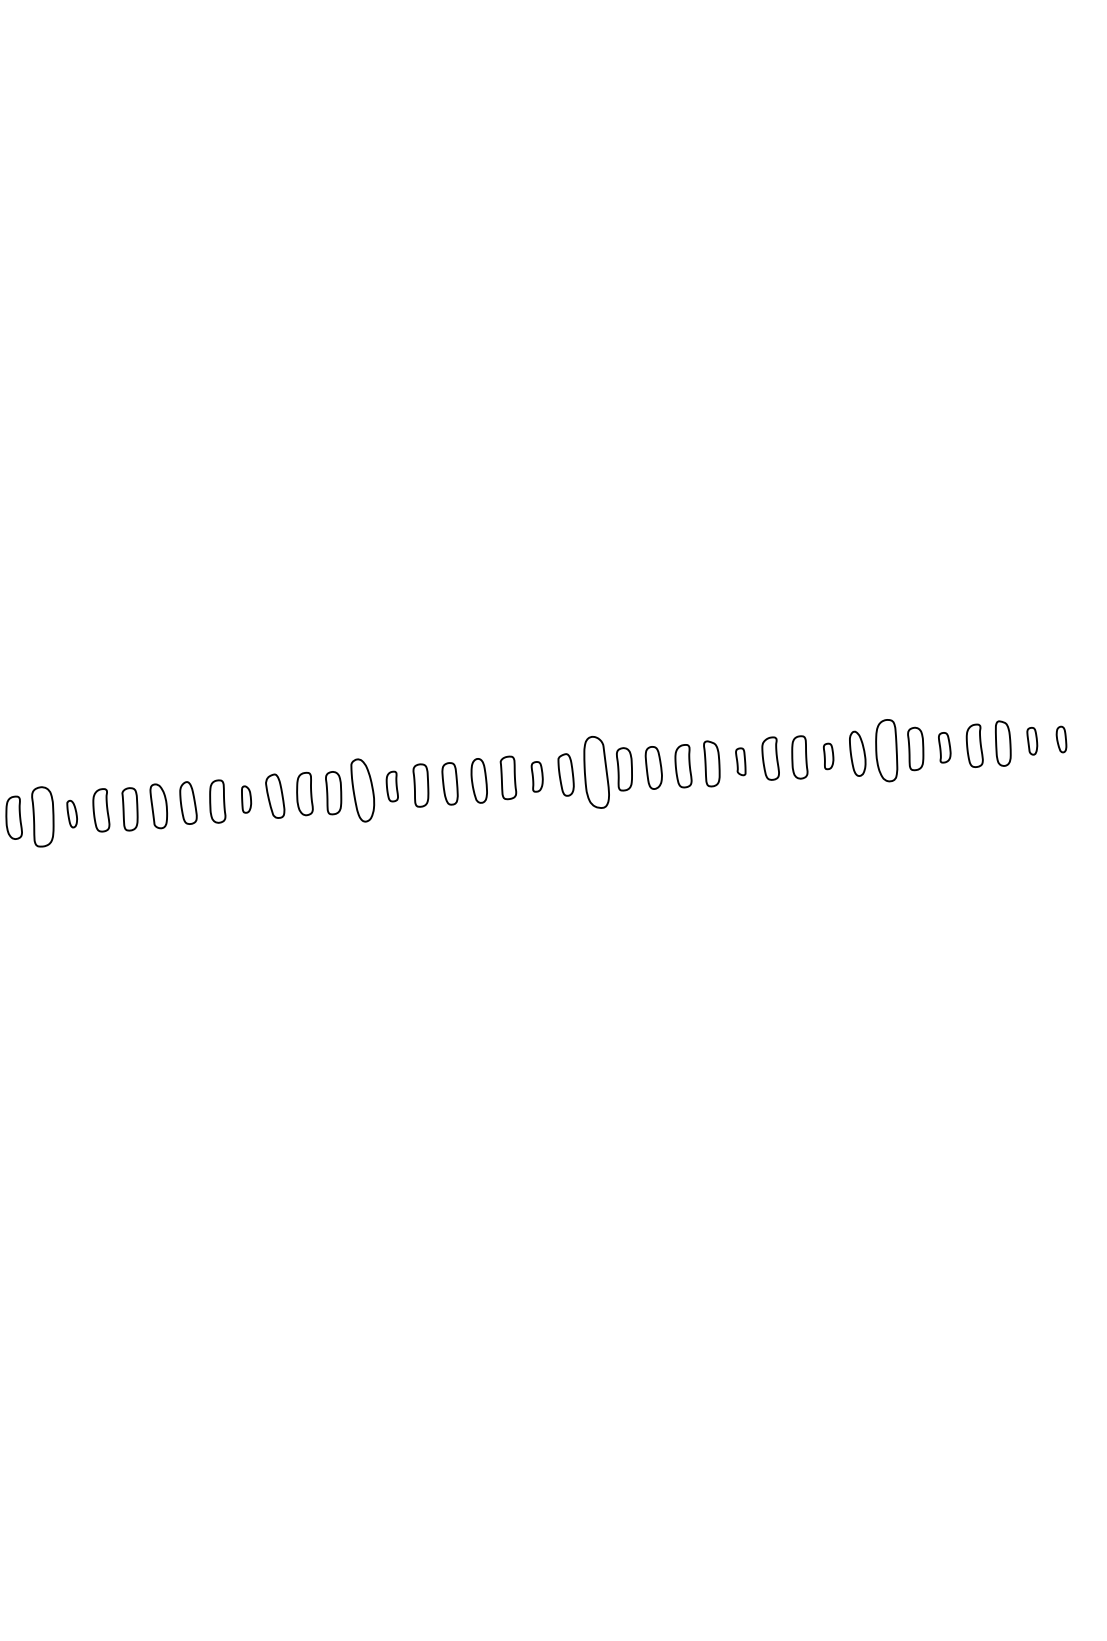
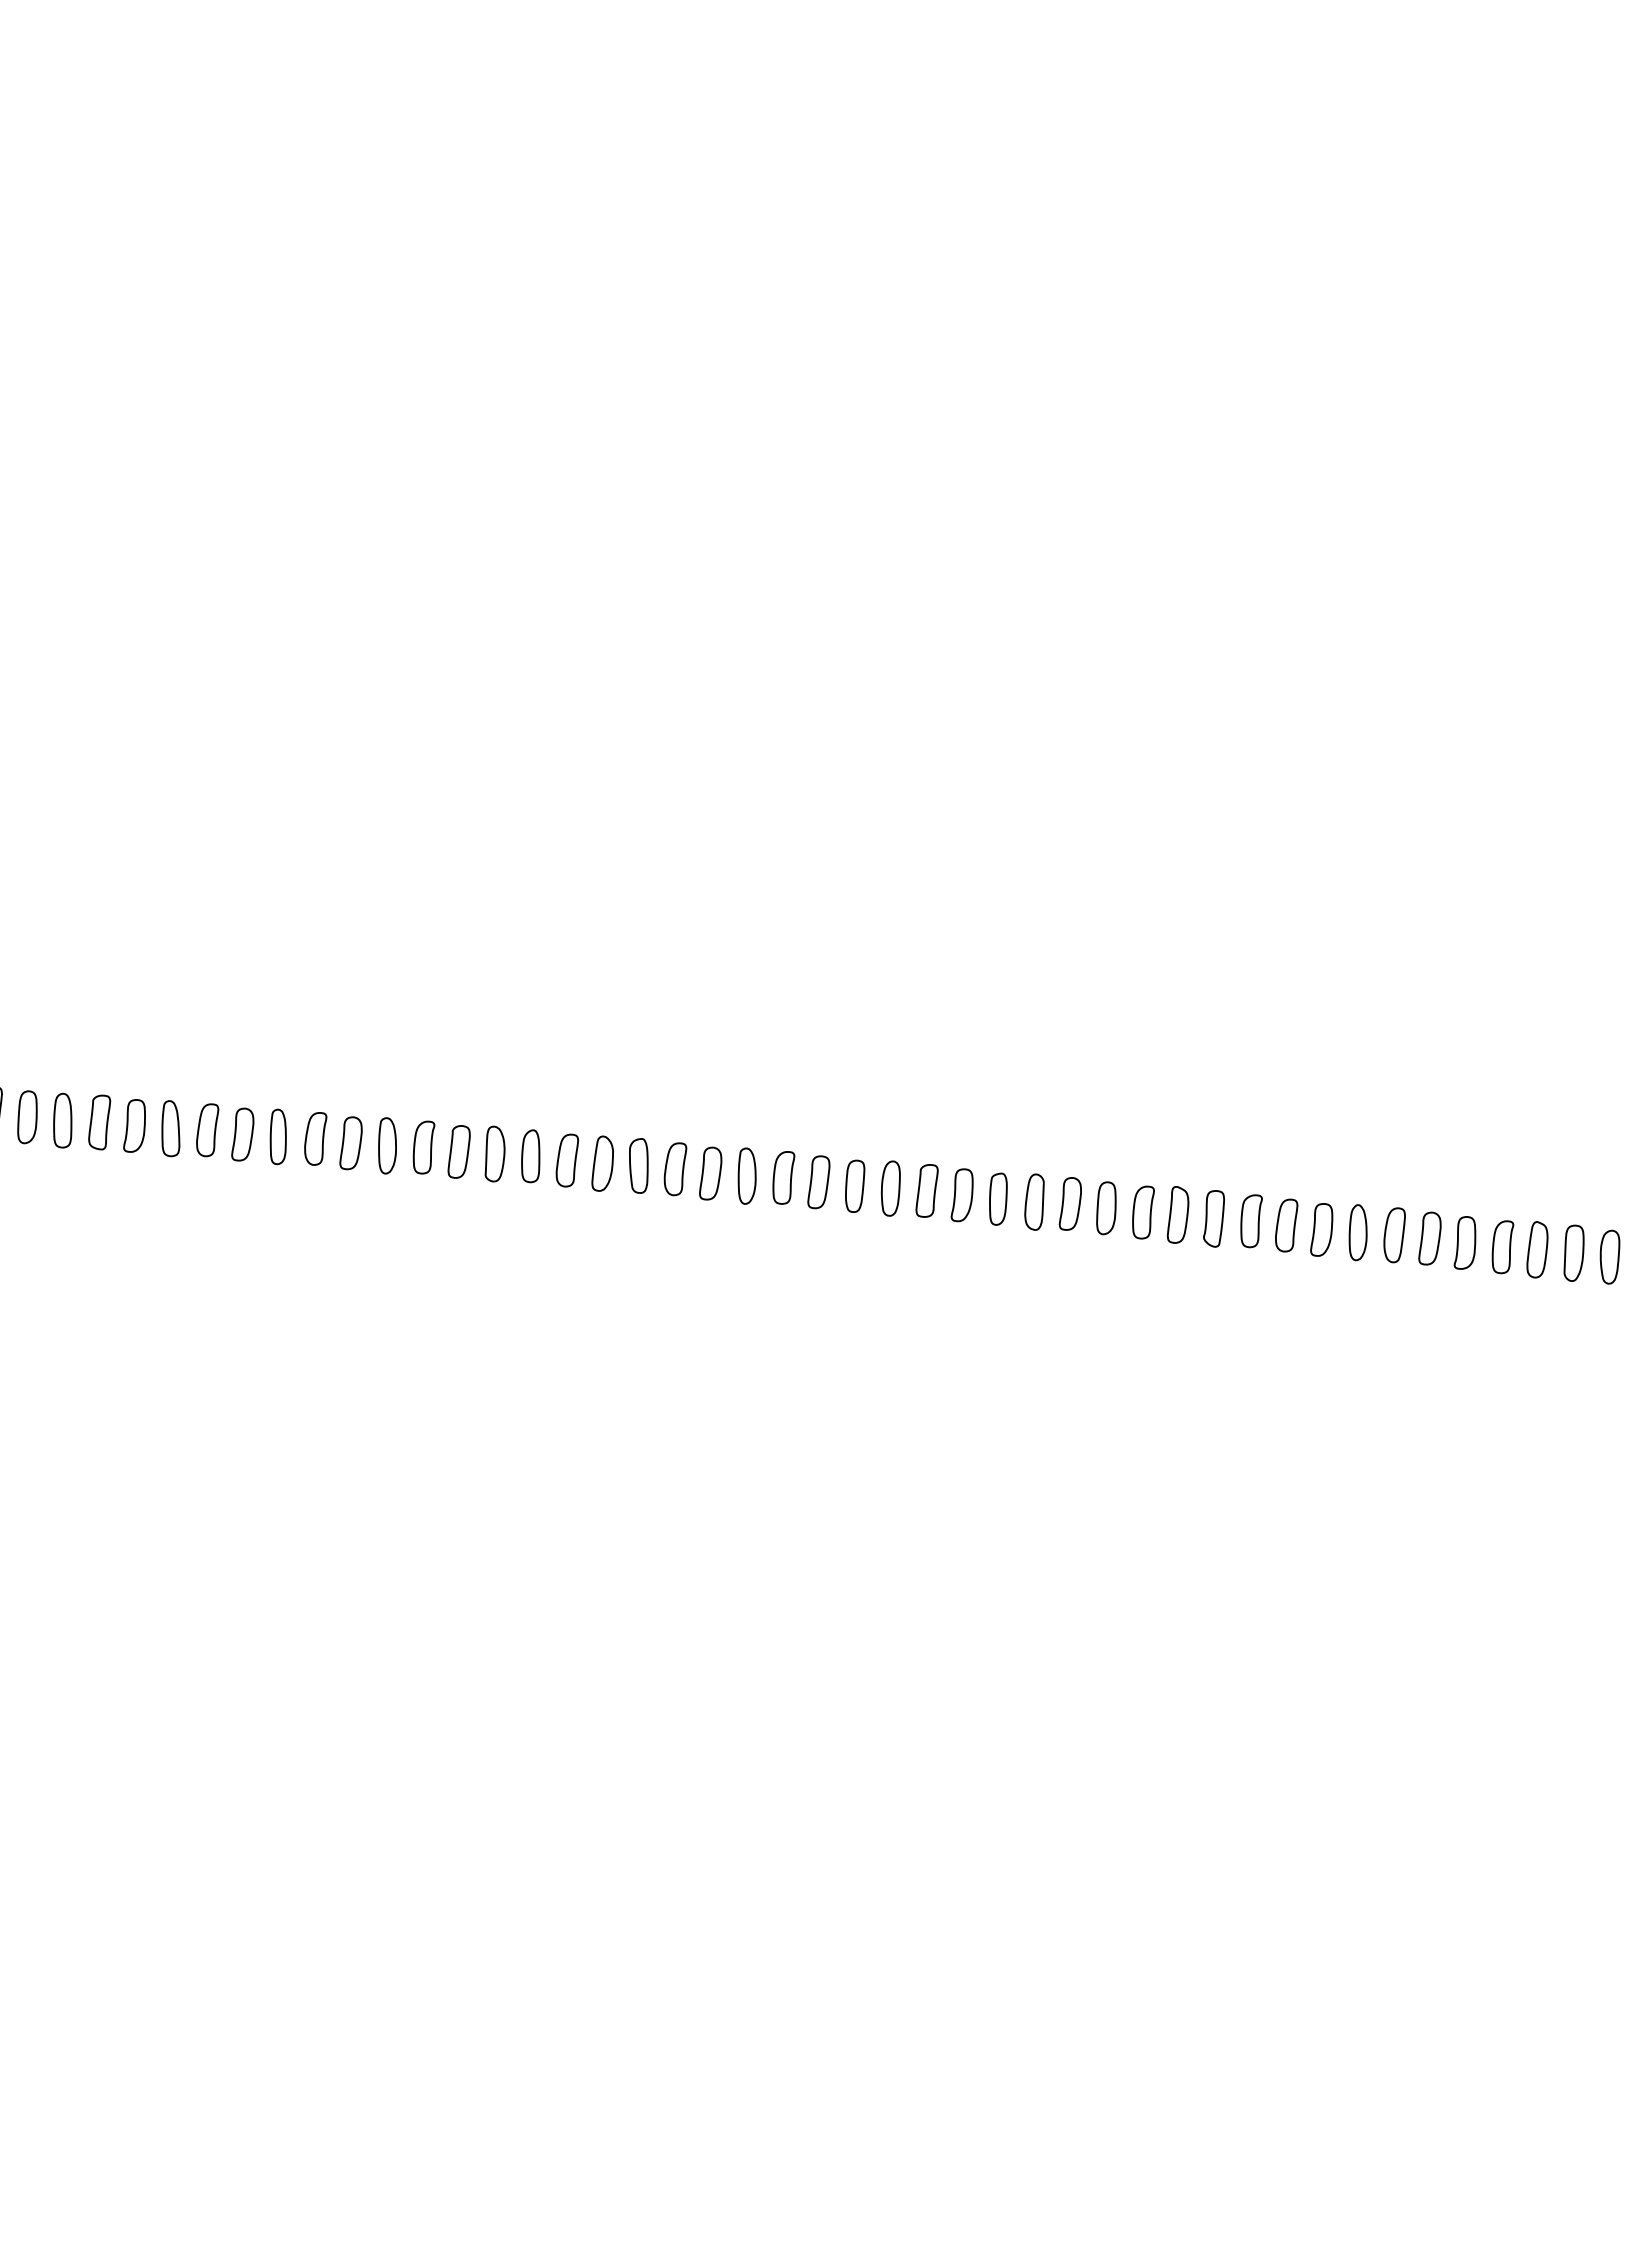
part: (1061, 739) -> (1609, 1256), size x1.67
part: (1032, 740) -> (1573, 1252), size x1.67
part: (943, 747) -> (1464, 1242), size x1.43
part: (887, 751) -> (1394, 1235), size x0.71
part: (828, 756) -> (1321, 1229), size x1.67
part: (740, 761) -> (1213, 1218), size x1.67
part: (595, 772) -> (1034, 1201), size x0.62
part: (536, 776) -> (961, 1195), size x1.43
part: (392, 786) -> (783, 1177), size x1.43
part: (362, 789) -> (746, 1175), size x0.71
part: (246, 799) -> (602, 1163), size x1.67
part: (72, 813) -> (387, 1145), size x1.67
part: (42, 817) -> (350, 1143), size x0.71

